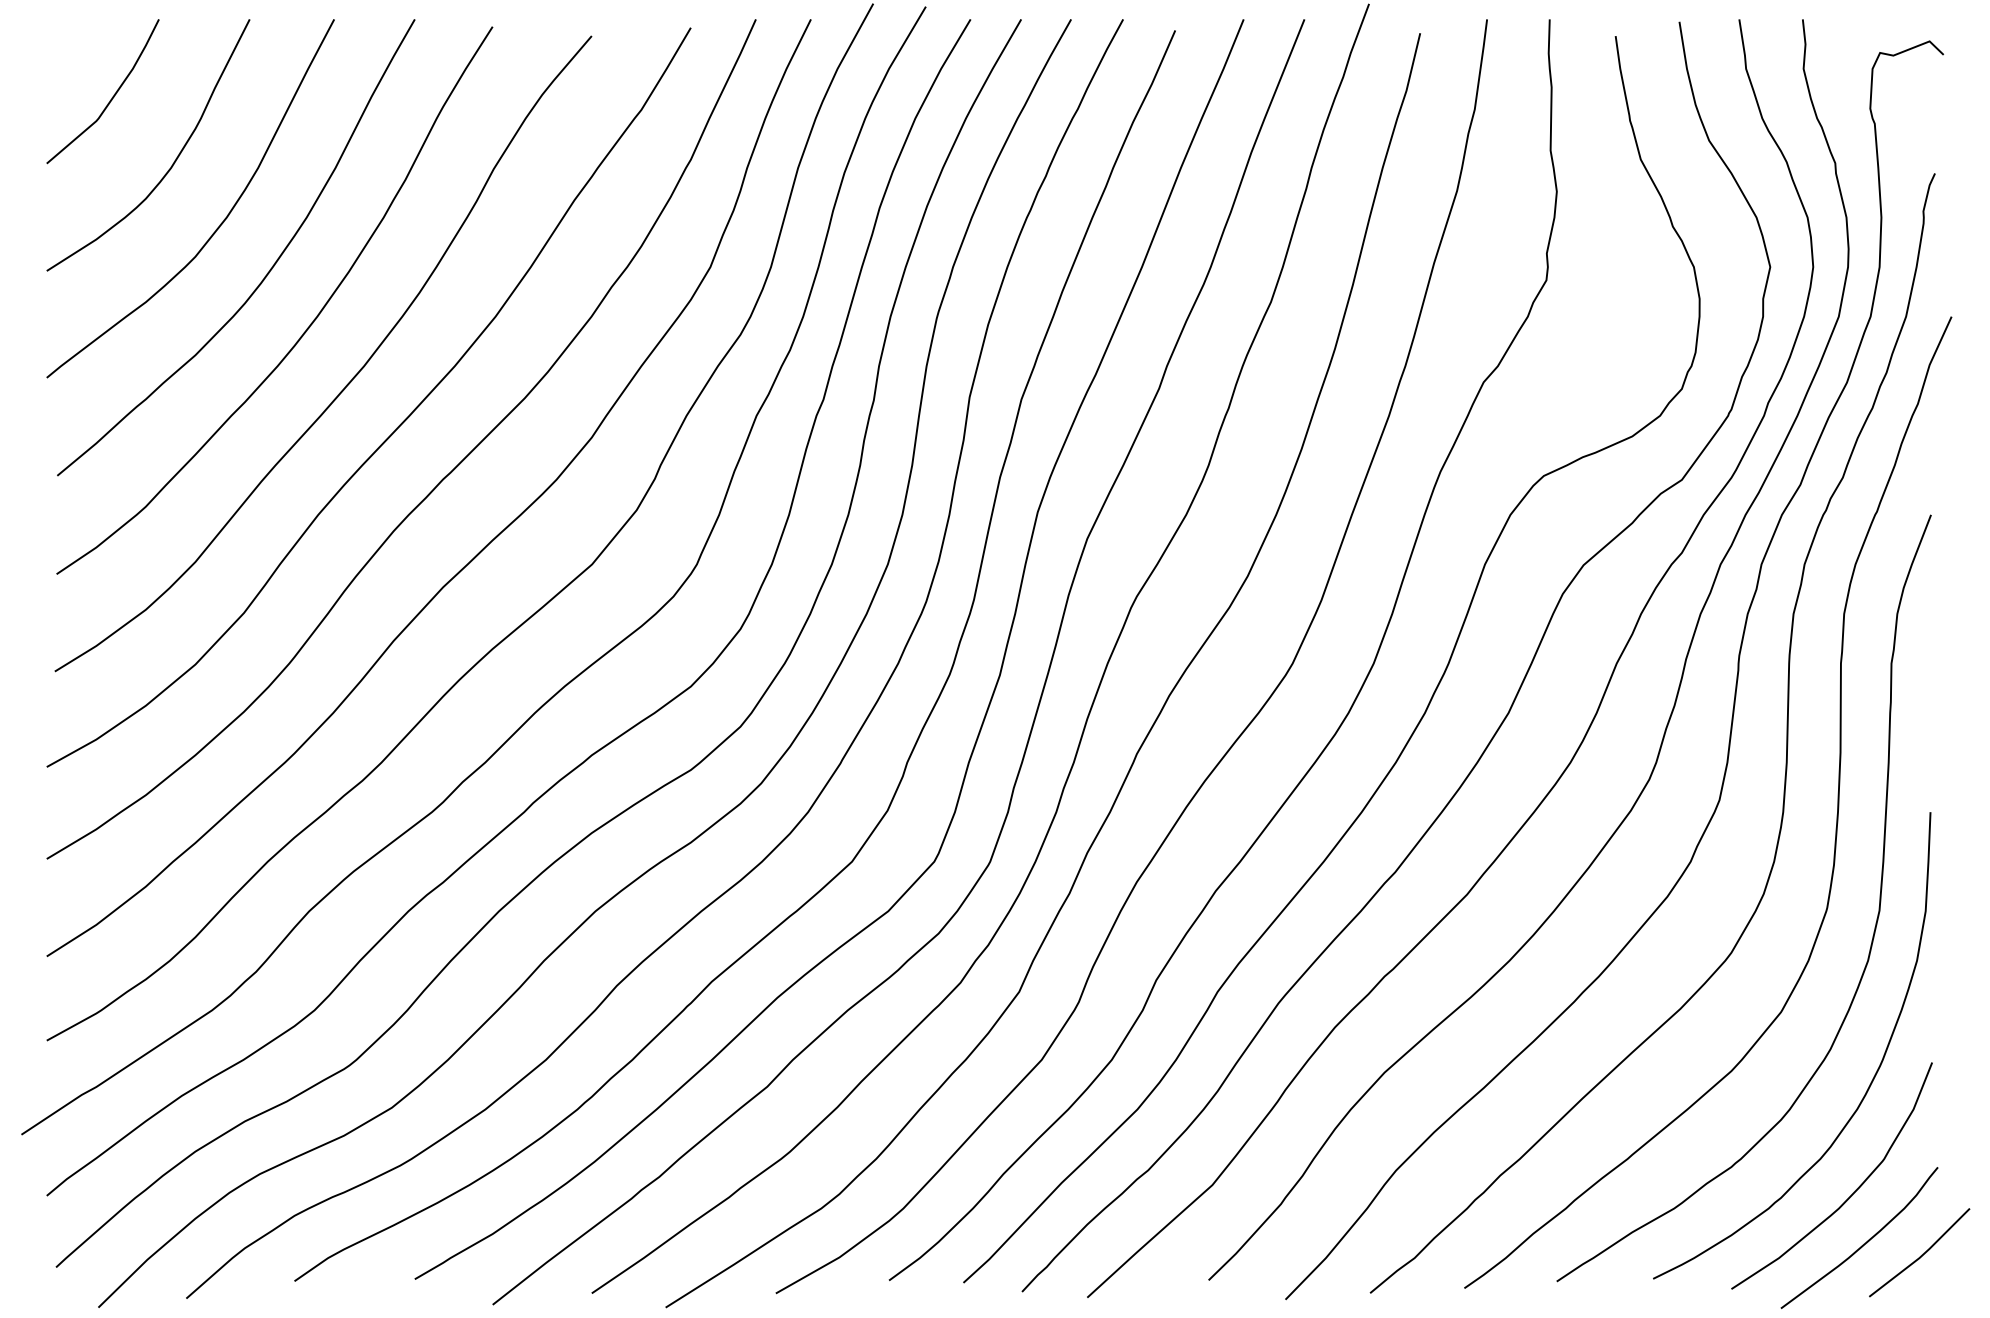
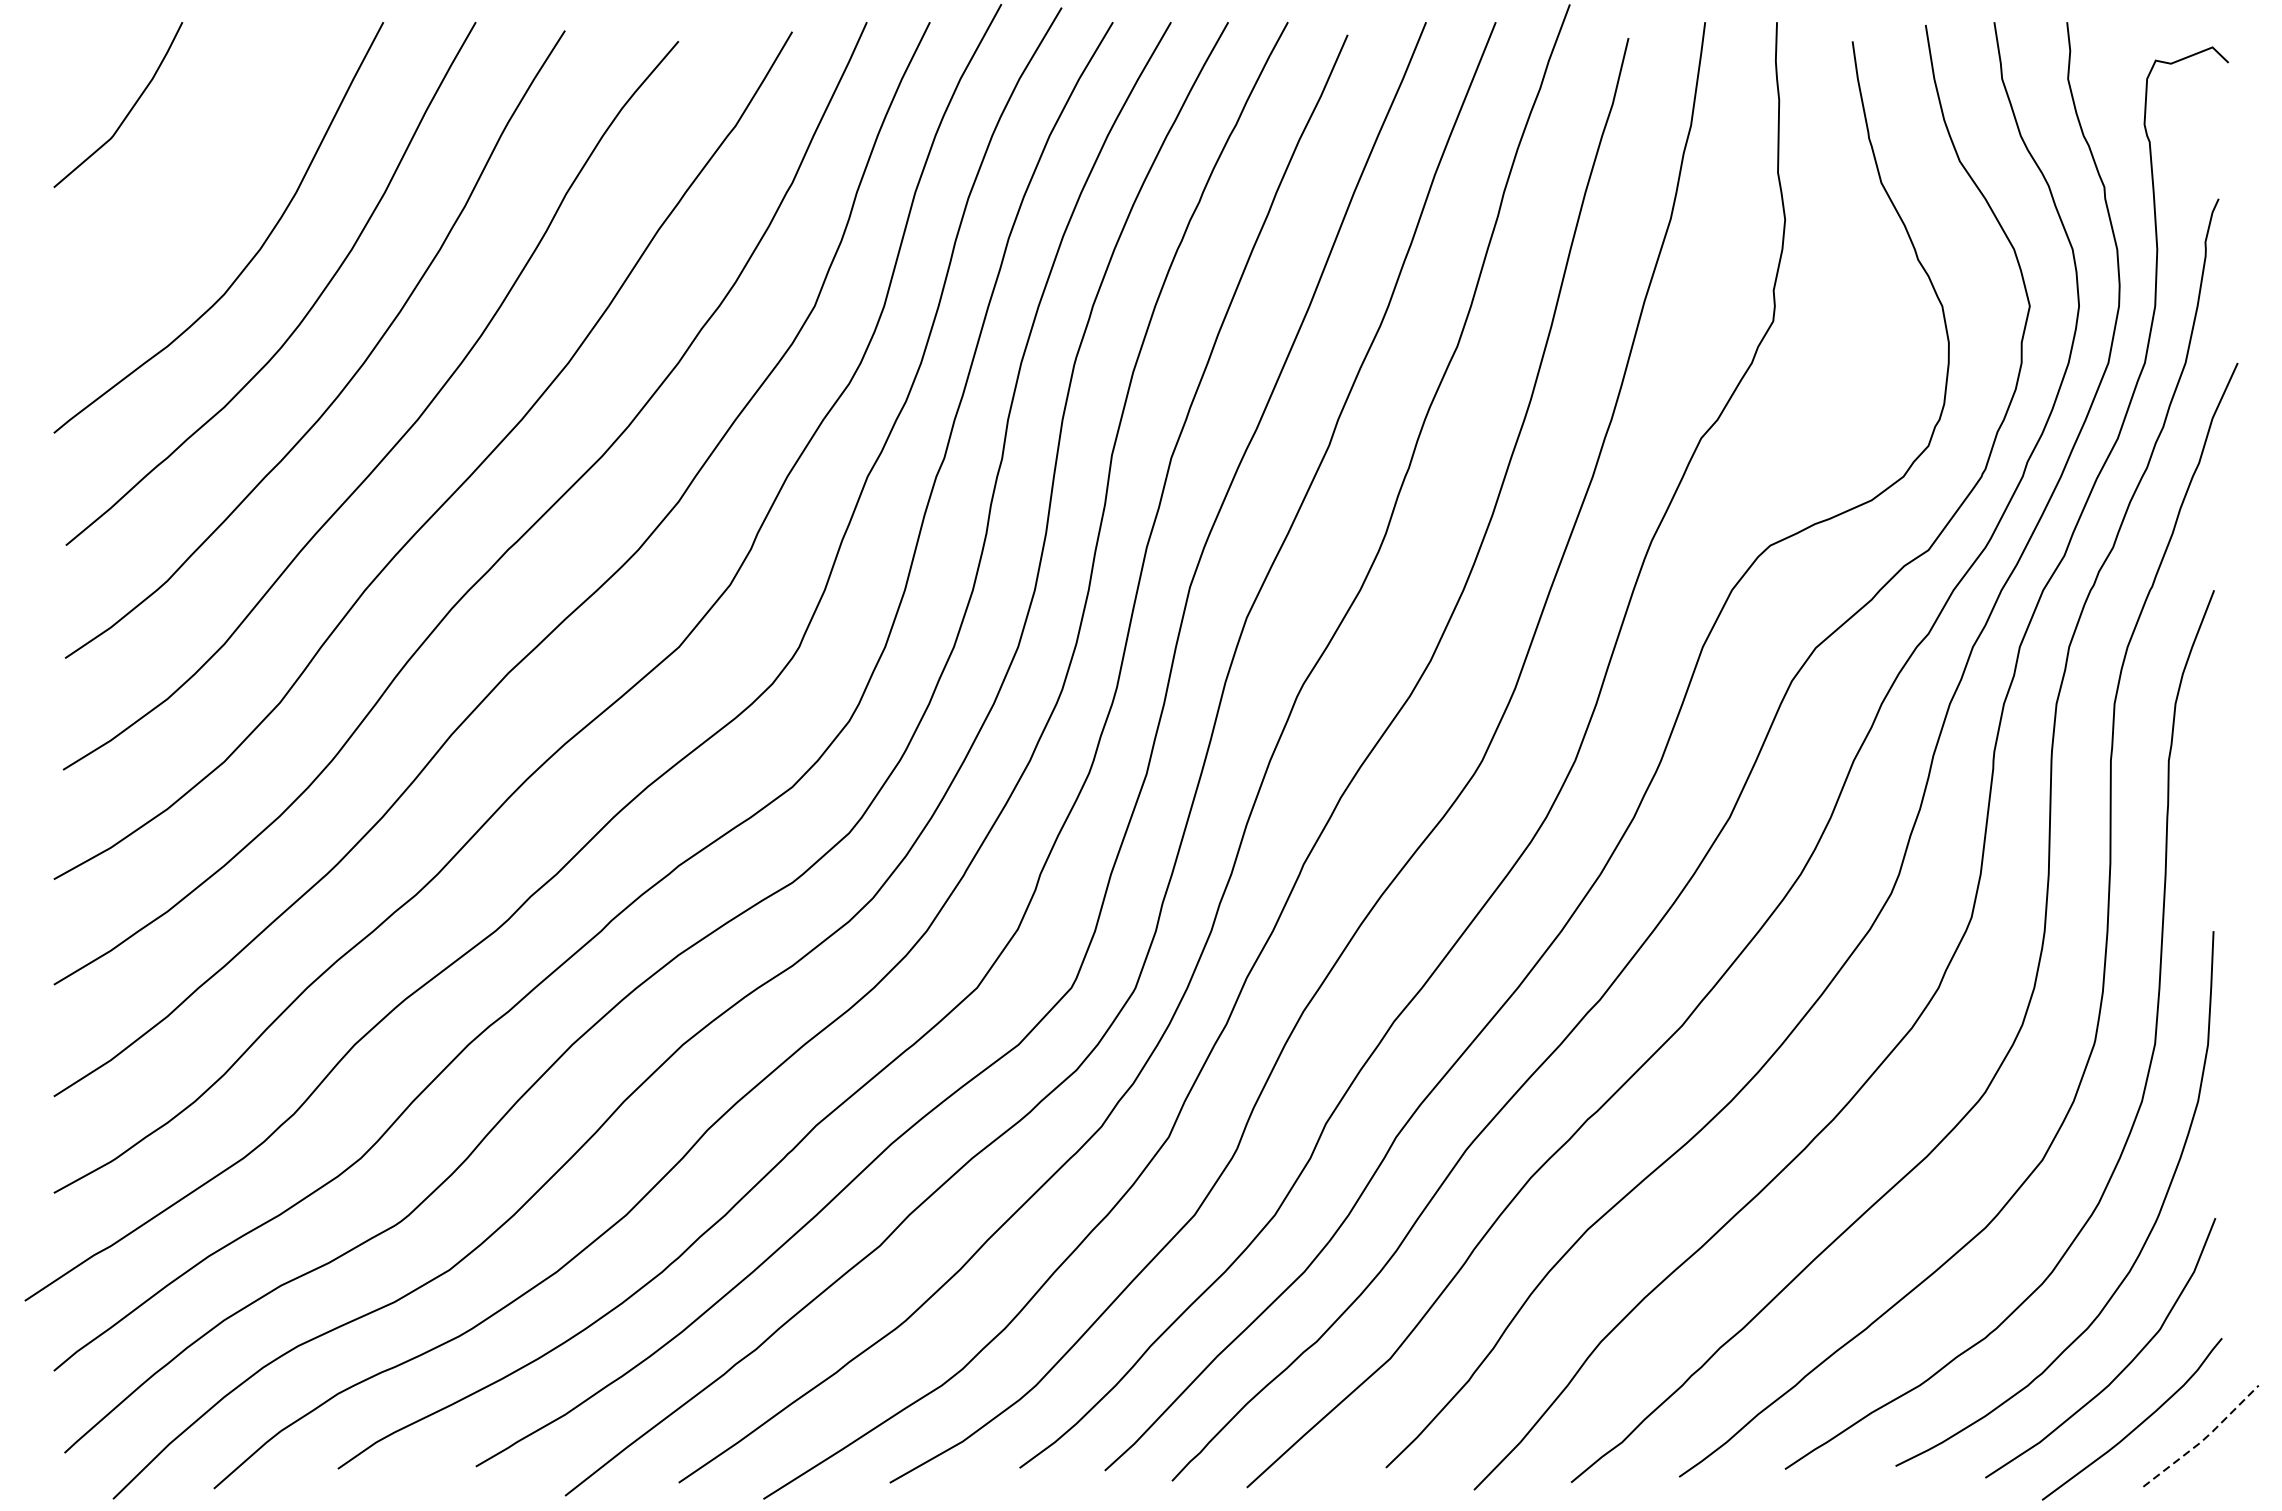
curve: (175, 158) -> (201, 181), removed
line: (1922, 1255) -> (2204, 1439), solid -> dashed

